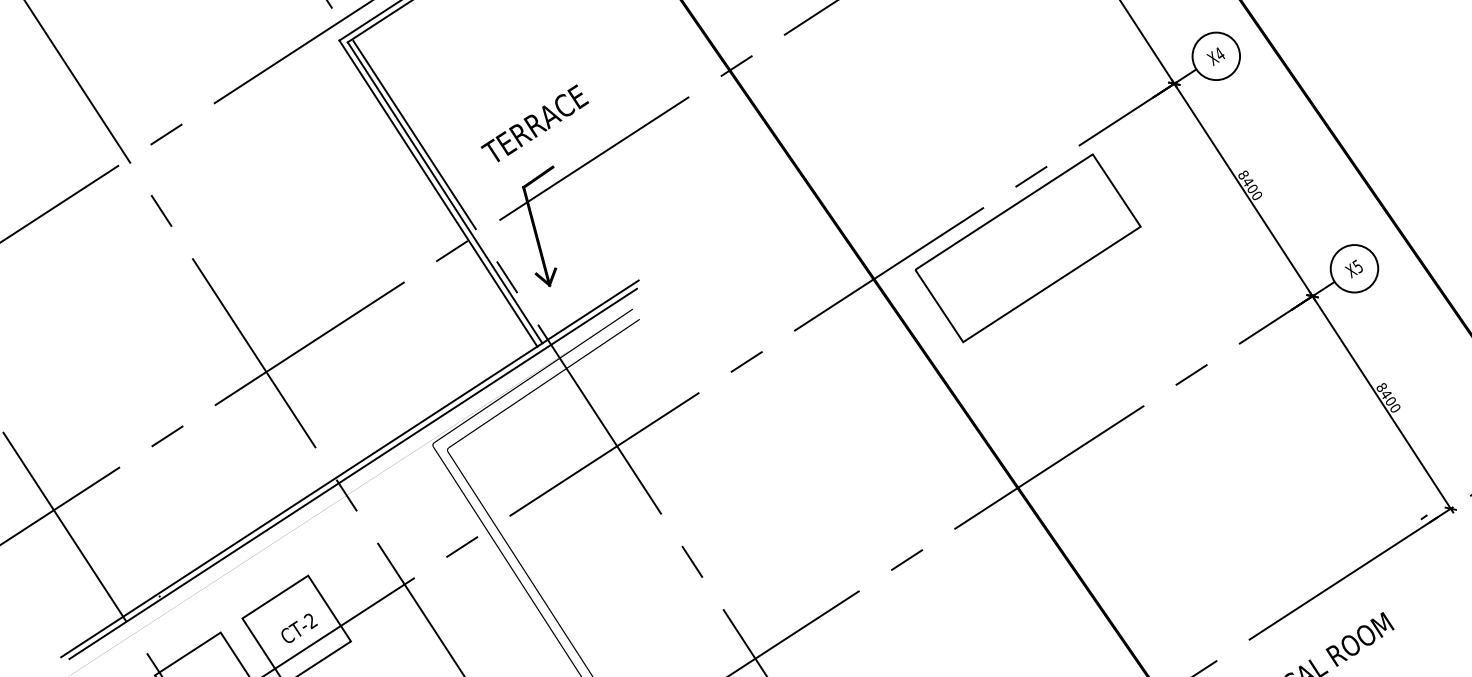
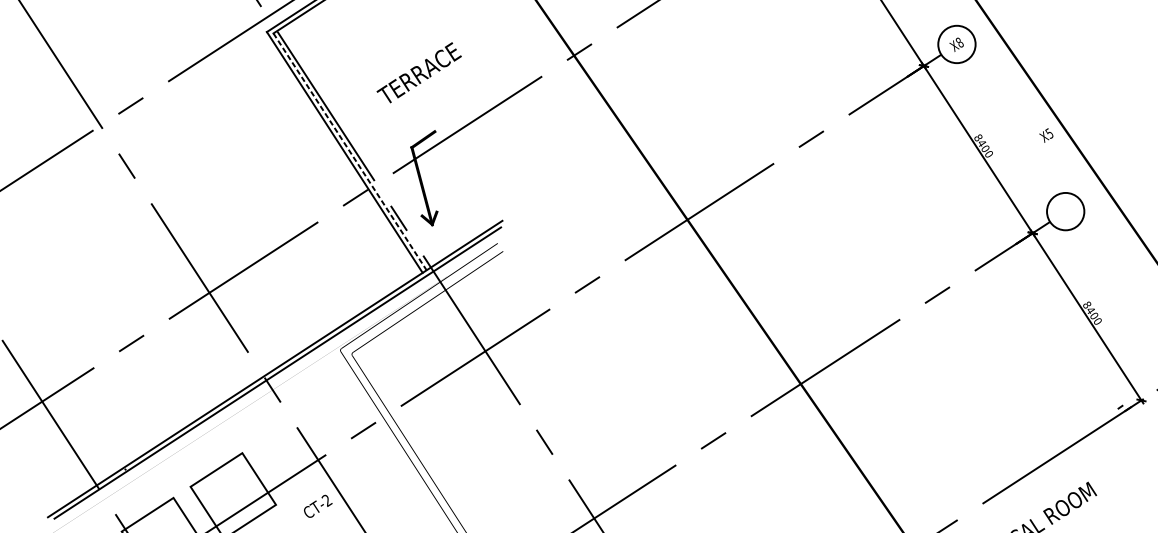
text: (1219, 53) -> (959, 42), X4 -> X8
text: (534, 123) -> (418, 72), moved
line: (445, 193) -> (350, 152), solid -> dashed
part: (1027, 248) -> (808, 195), removed
text: (1353, 268) -> (1046, 135), moved
text: (299, 627) -> (318, 505), moved

